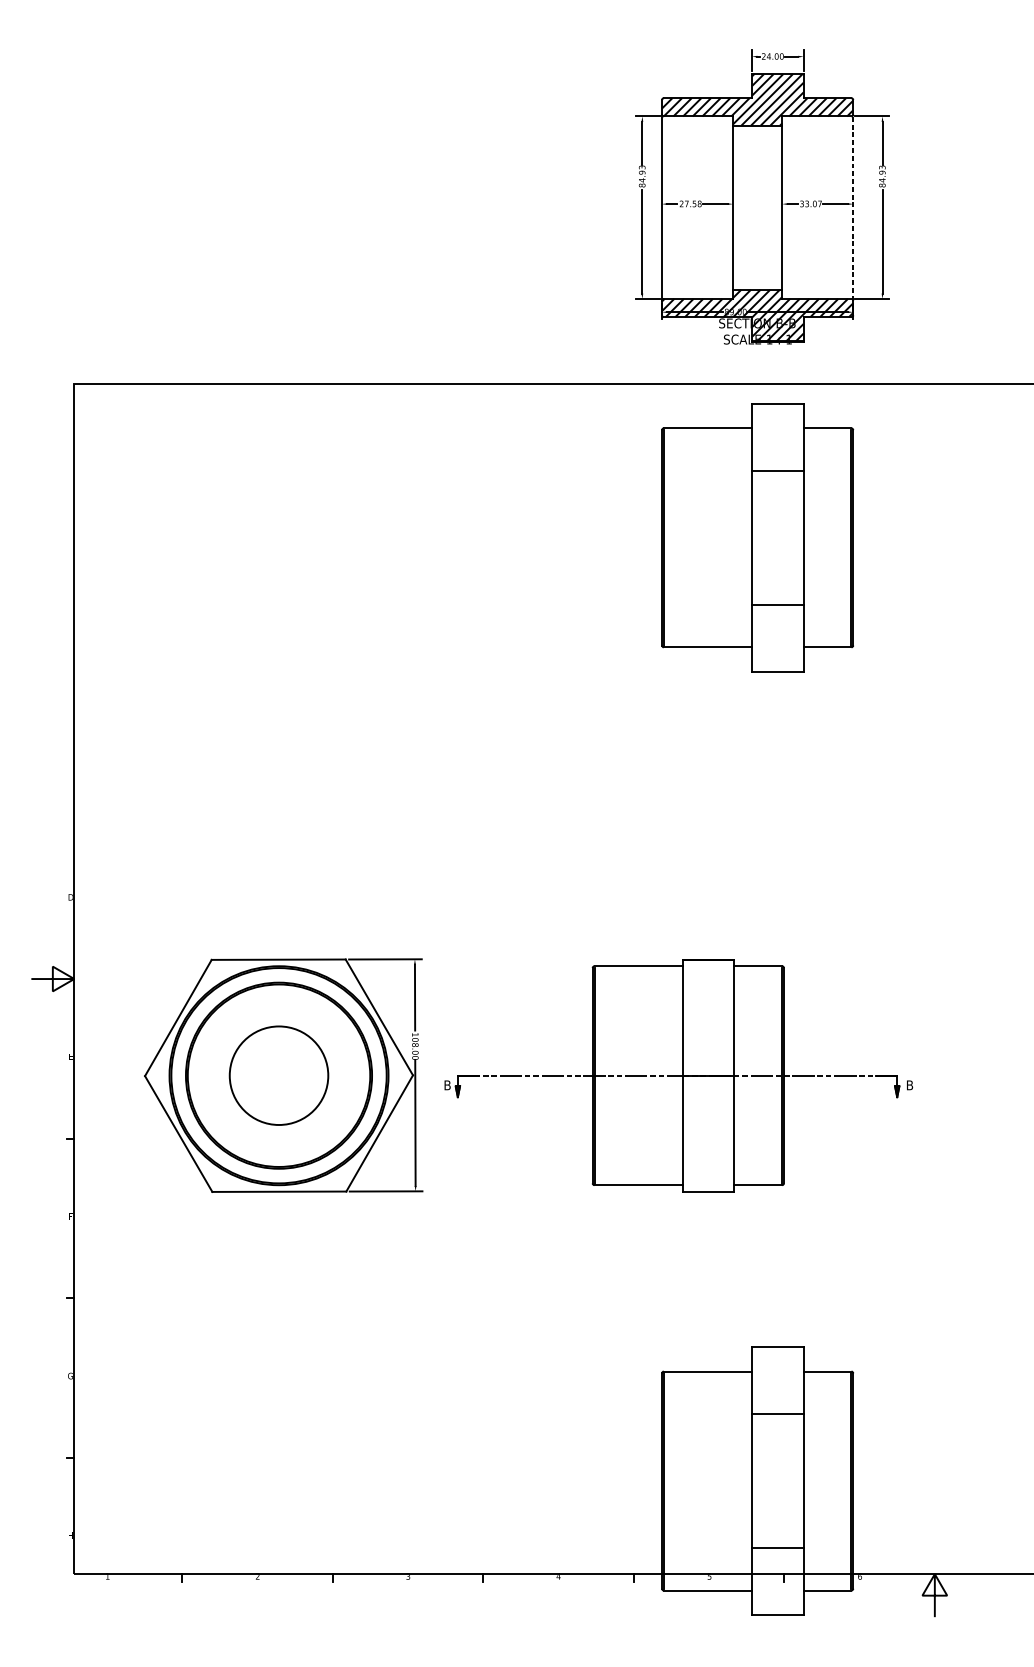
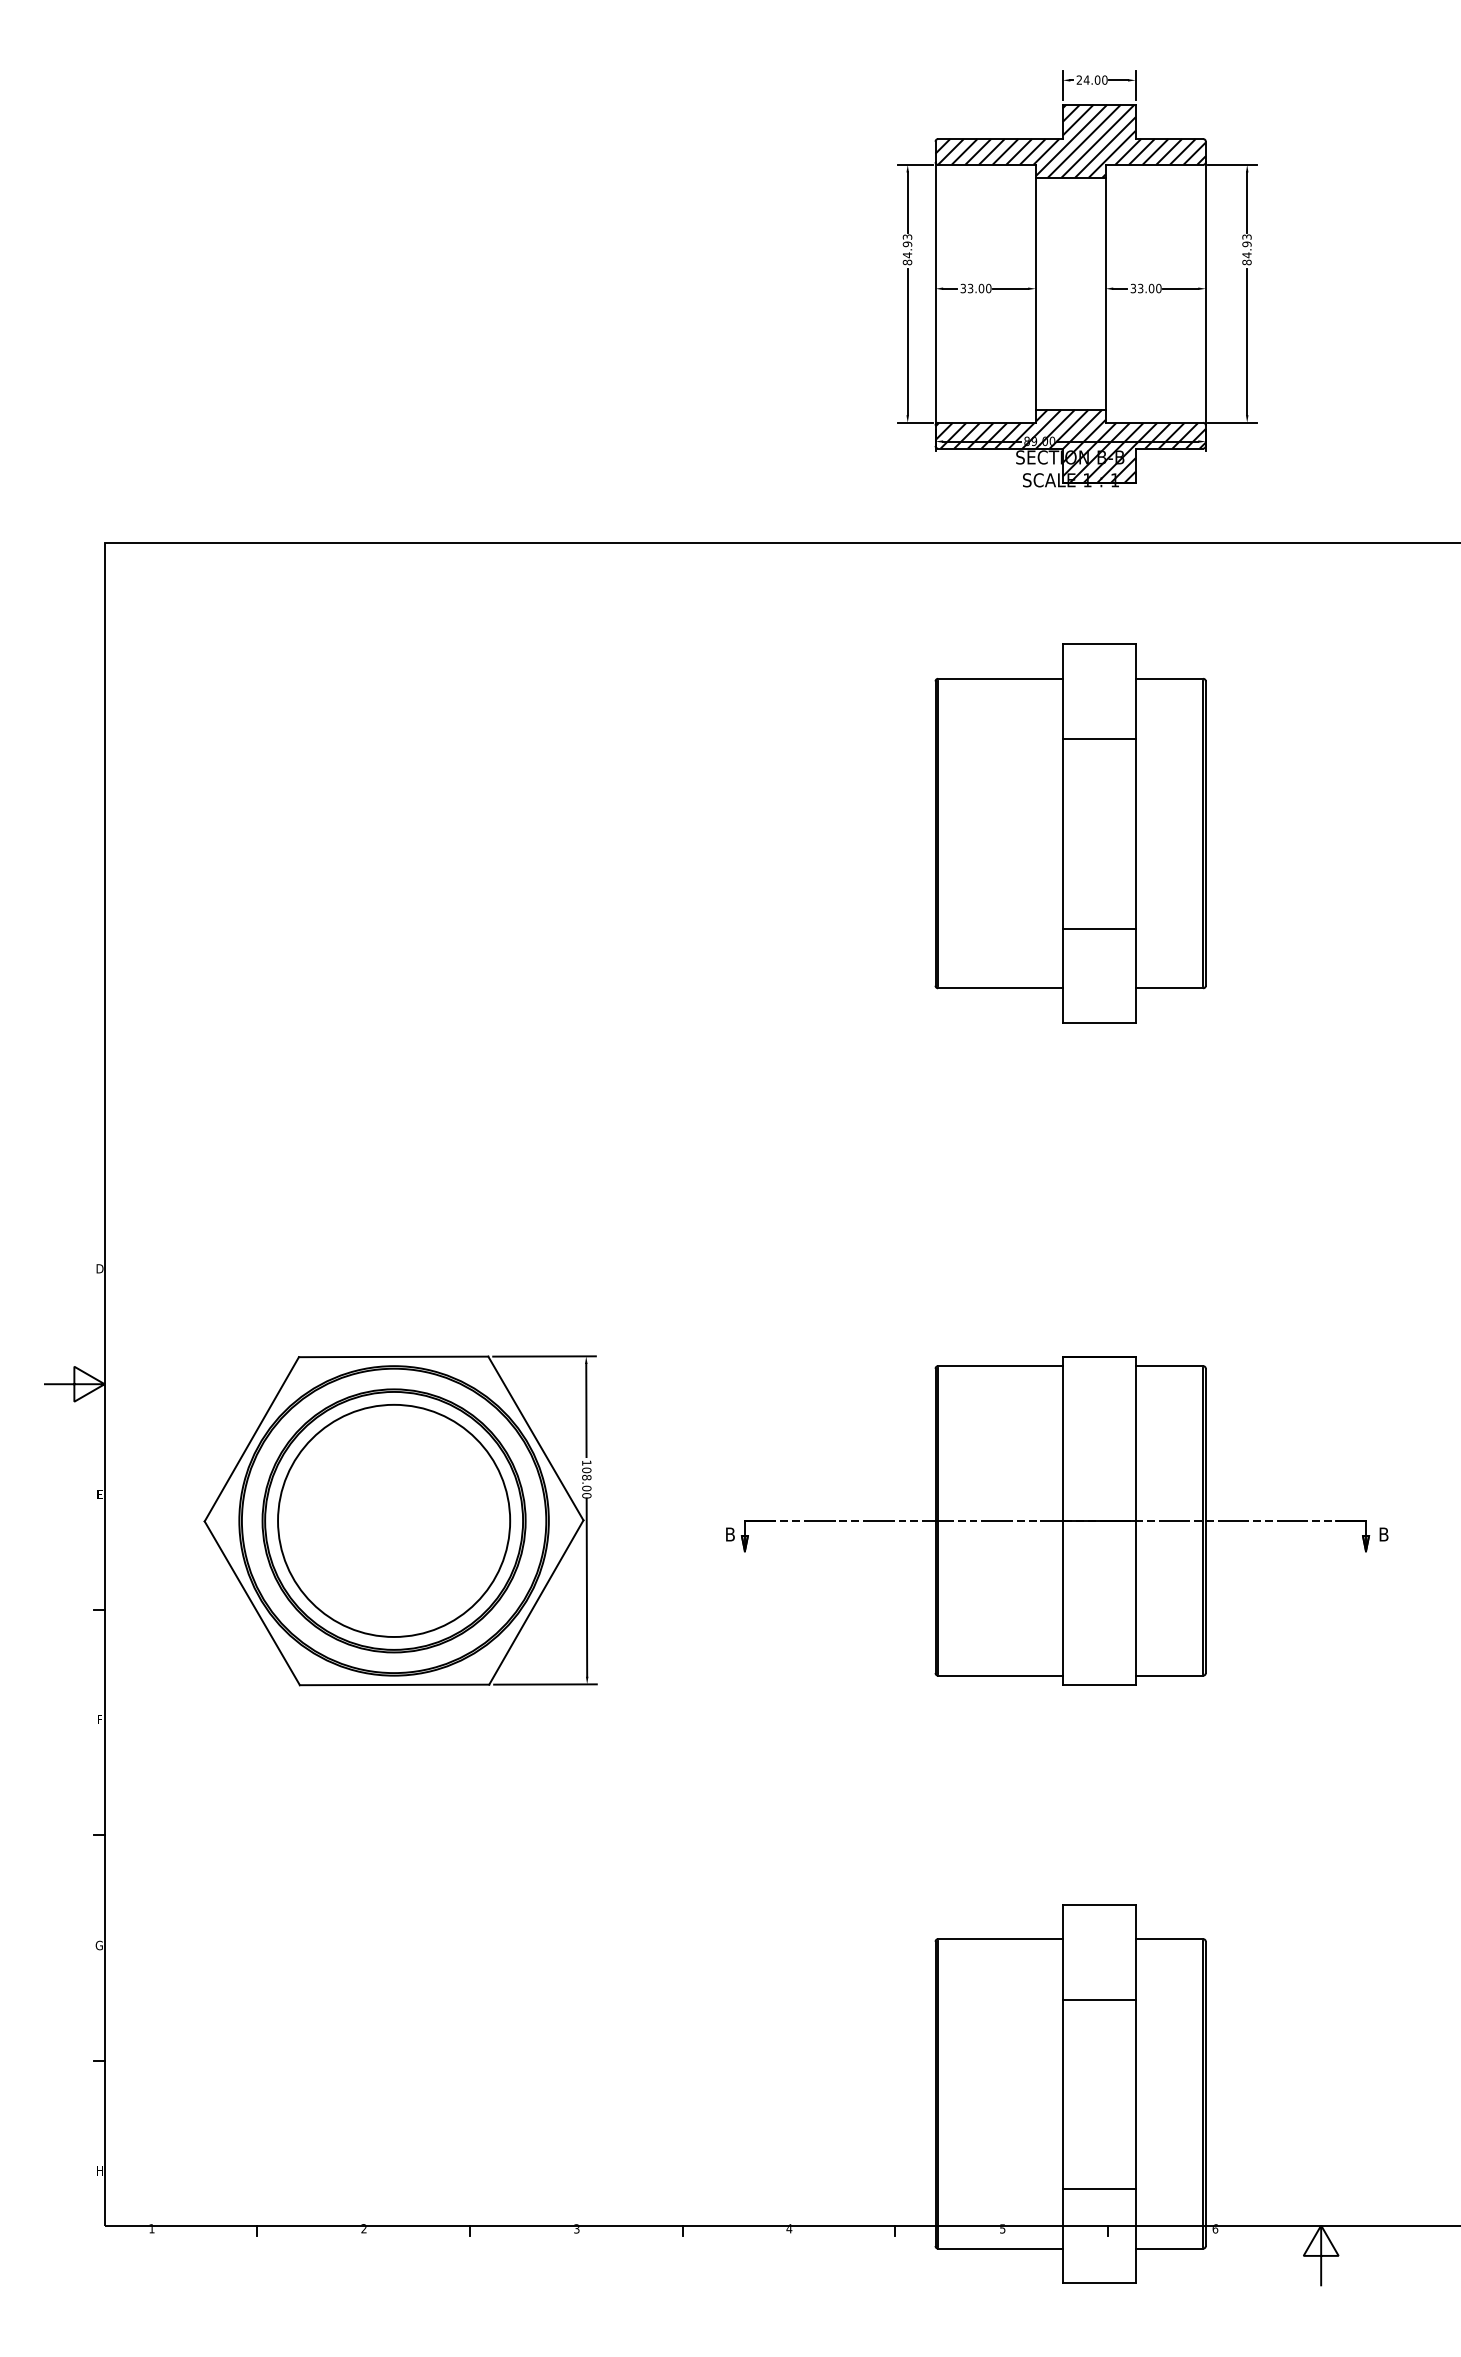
text: (690, 203) -> (975, 288), 27.58 -> 33.00
text: (819, 203) -> (1158, 288), 33.07 -> 33.00
line: (853, 207) -> (1205, 293), dashed -> solid
part: (757, 537) -> (1070, 833), moved
circle: (279, 1075) -> (394, 1520), size x1.67
part: (678, 1075) -> (1057, 1520), moved

